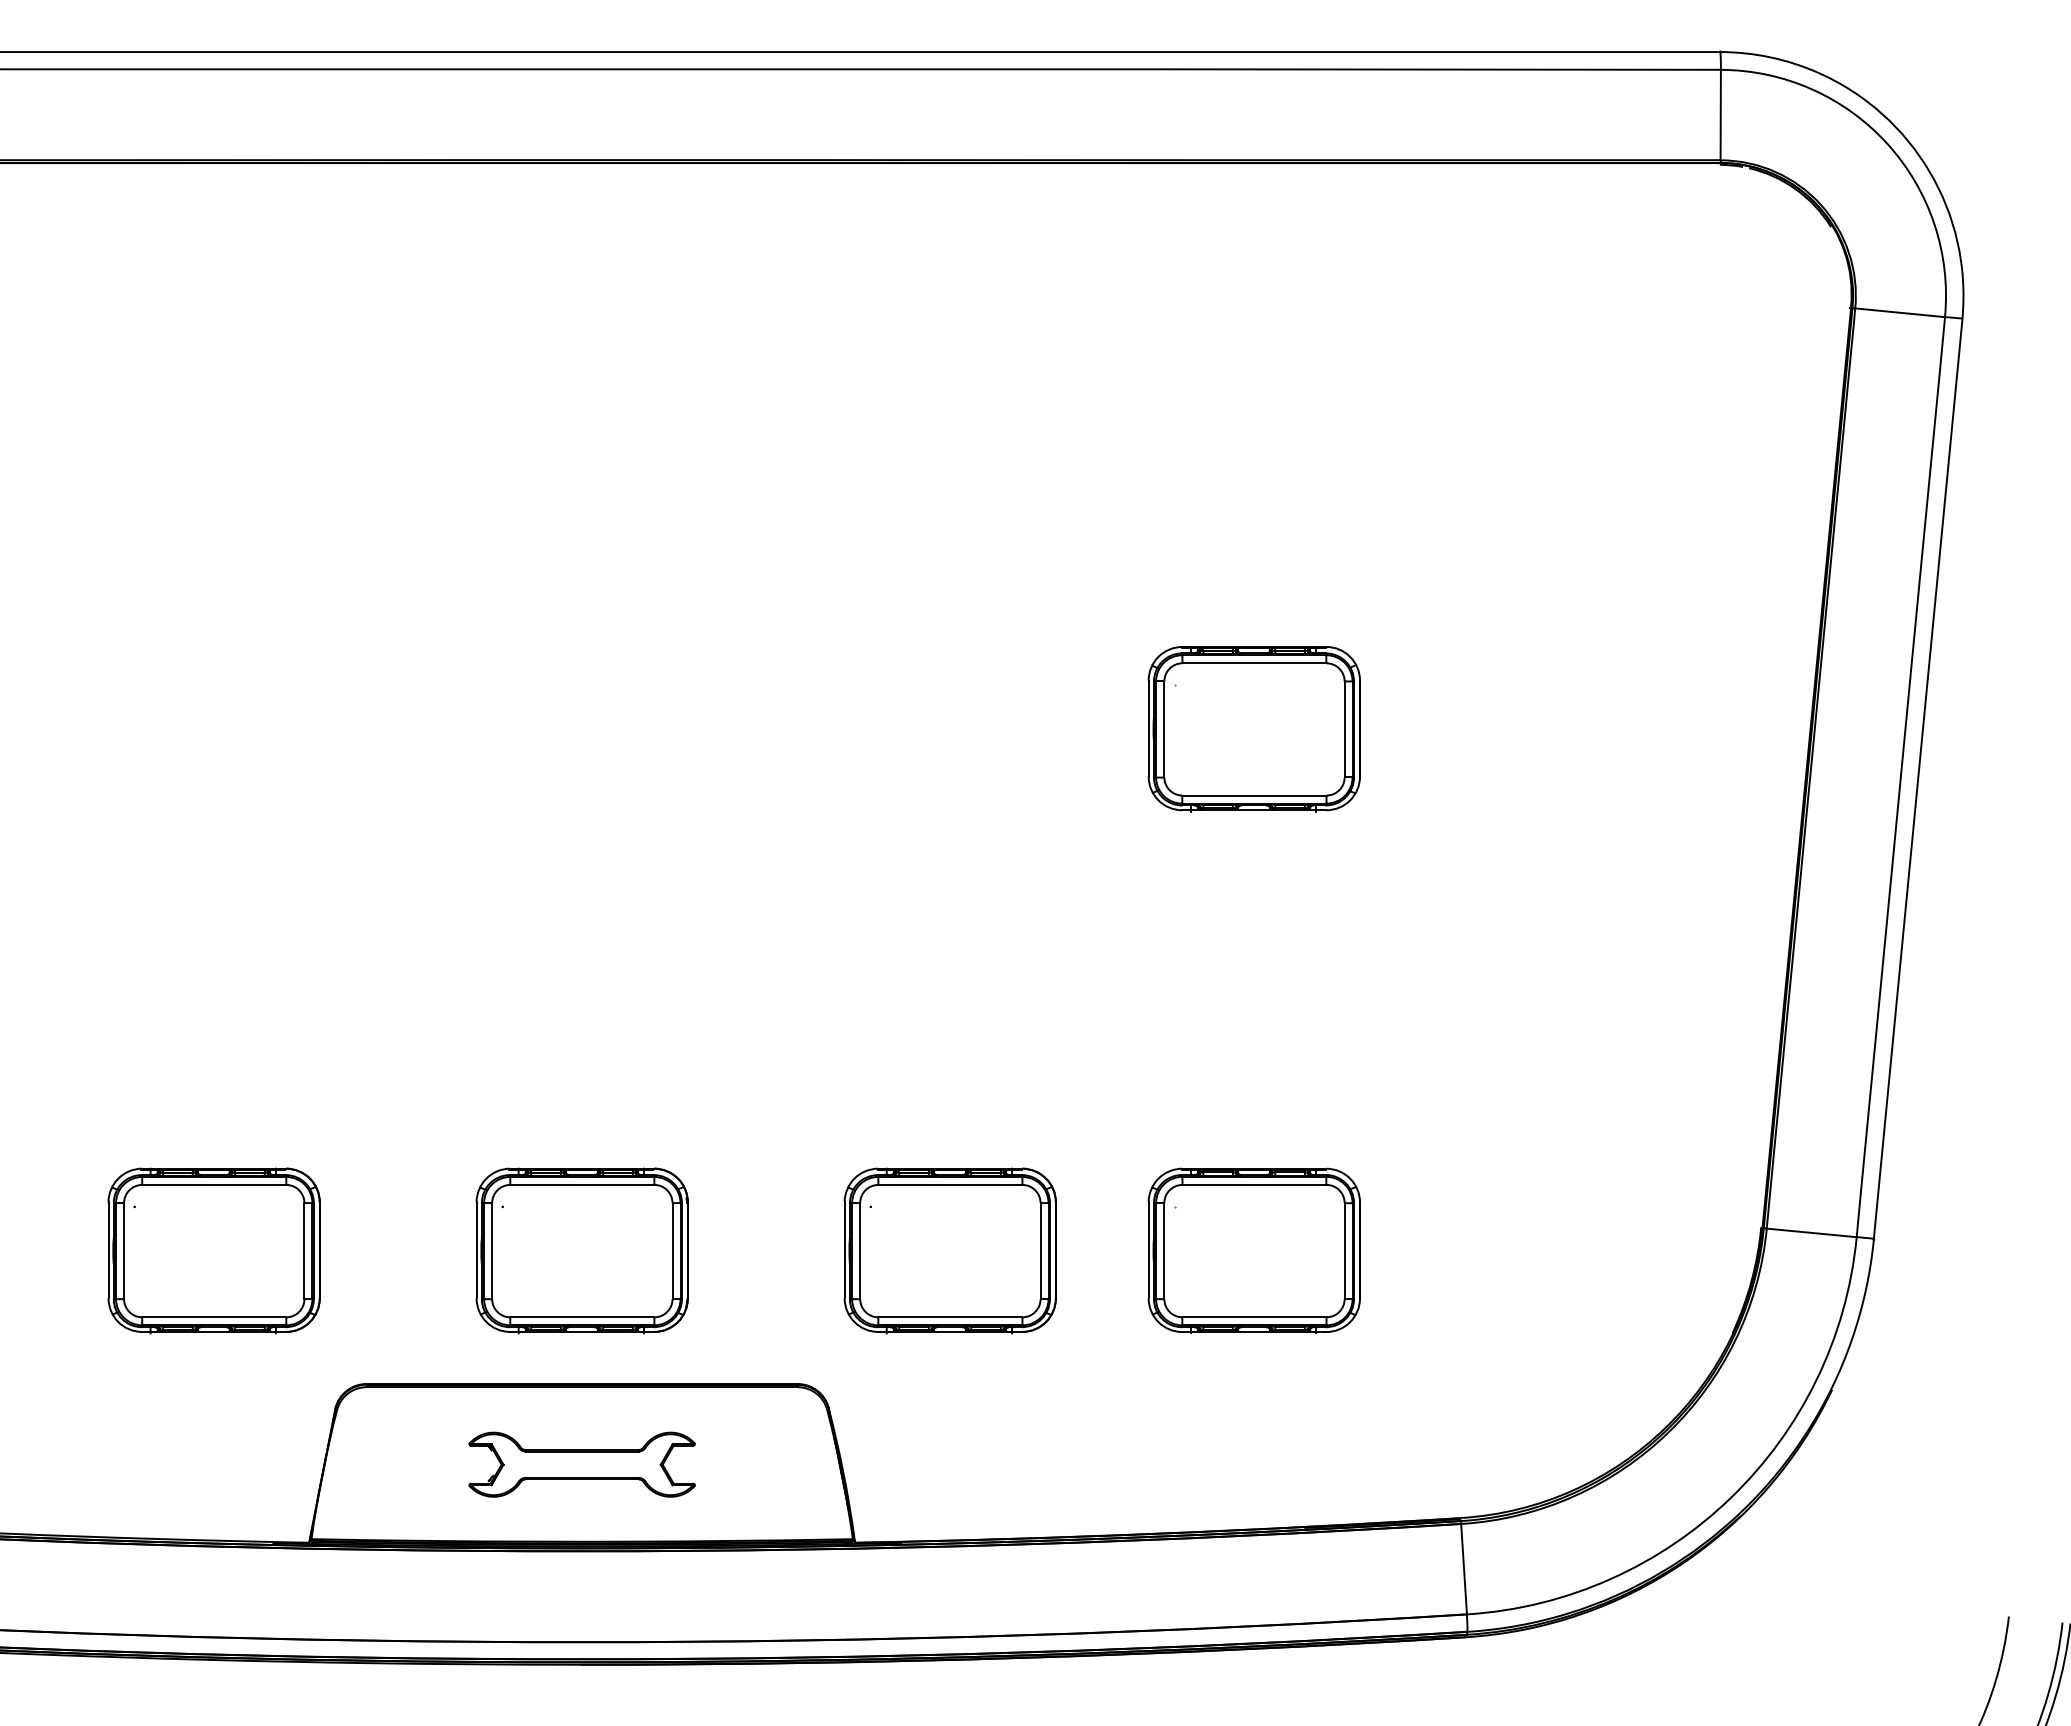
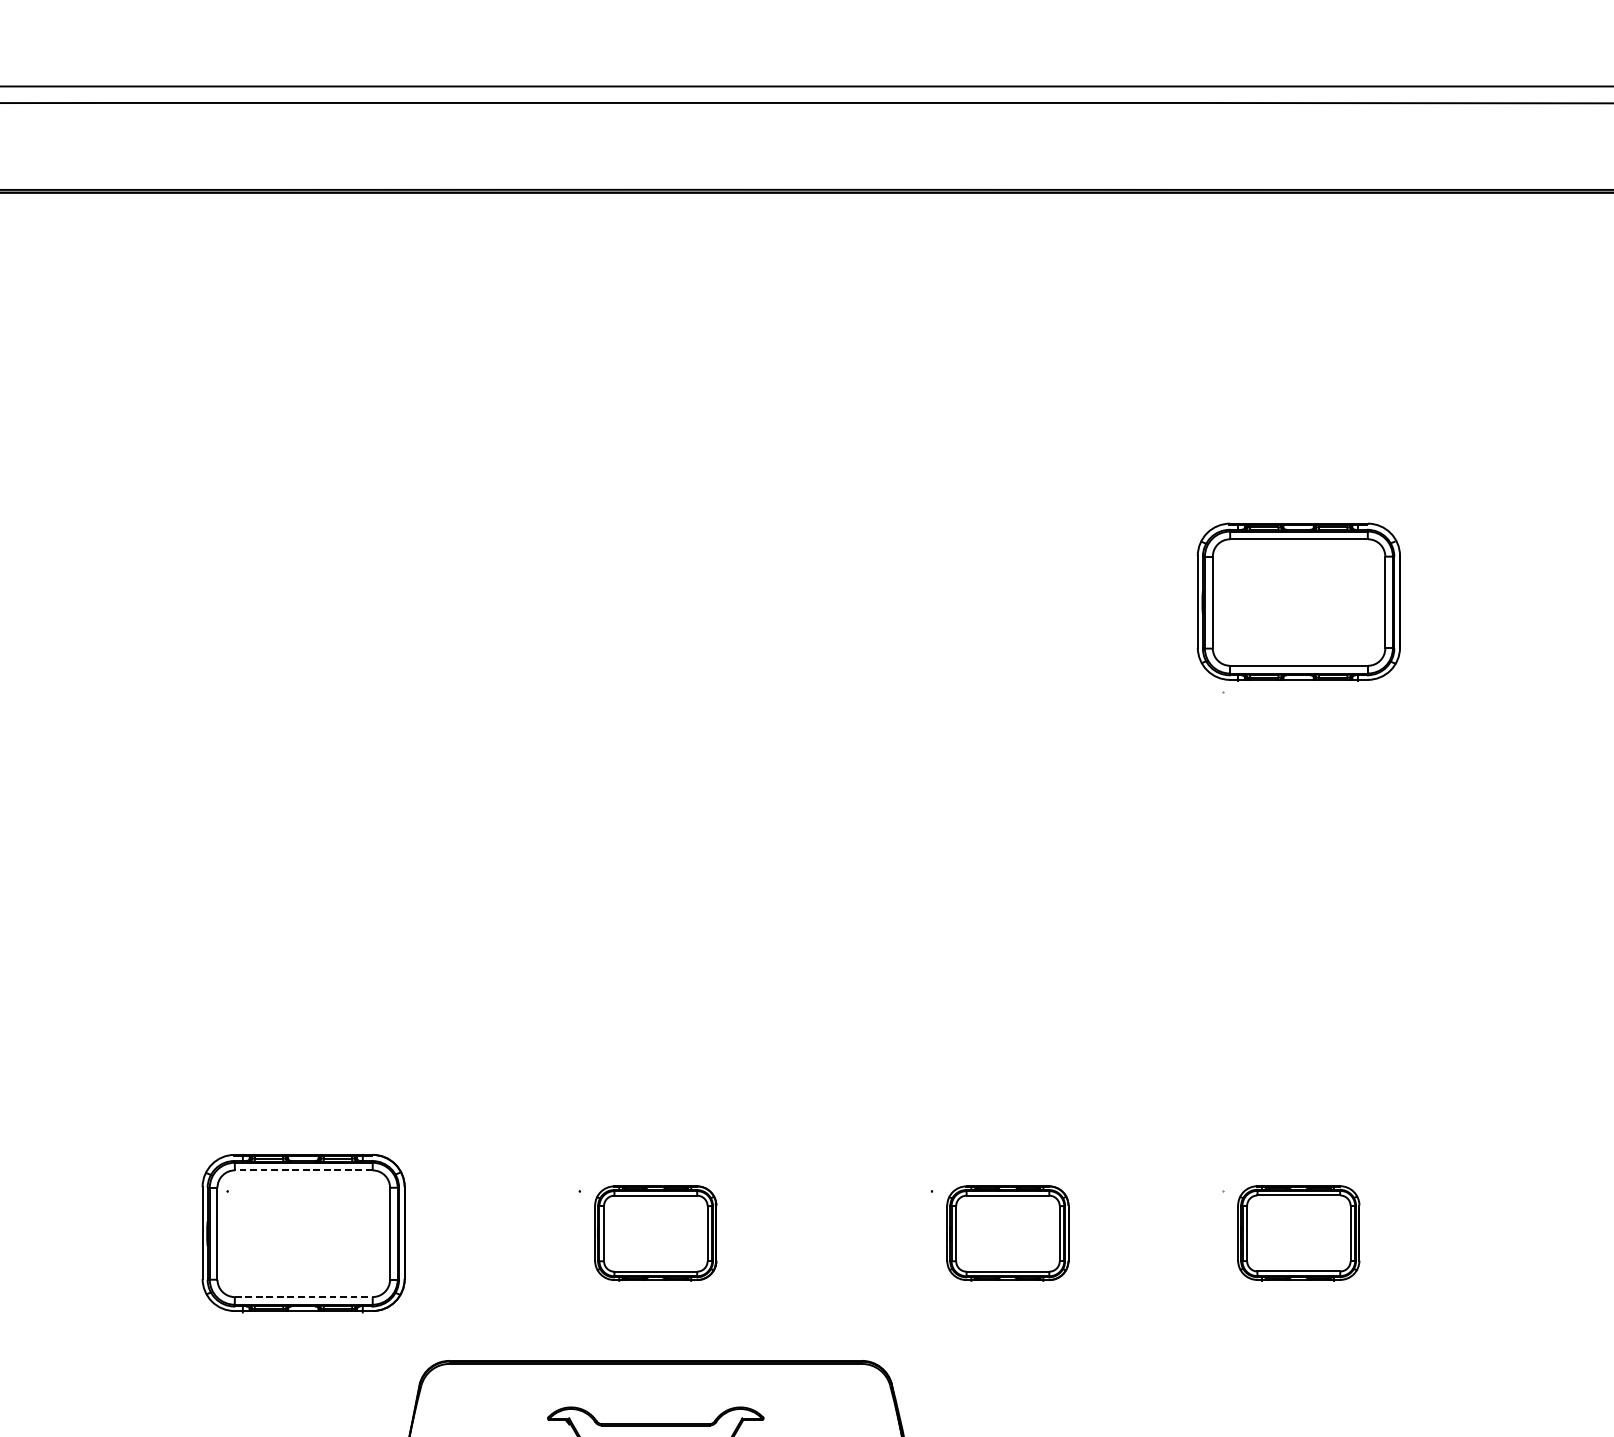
part: (1253, 729) -> (1298, 602), moved
line: (213, 1184) -> (303, 1169), solid -> dashed
part: (581, 1250) -> (655, 1233), size x0.6
part: (949, 1250) -> (1007, 1233), size x0.6
part: (1253, 1250) -> (1298, 1233), size x0.6
line: (214, 1317) -> (304, 1297), solid -> dashed

